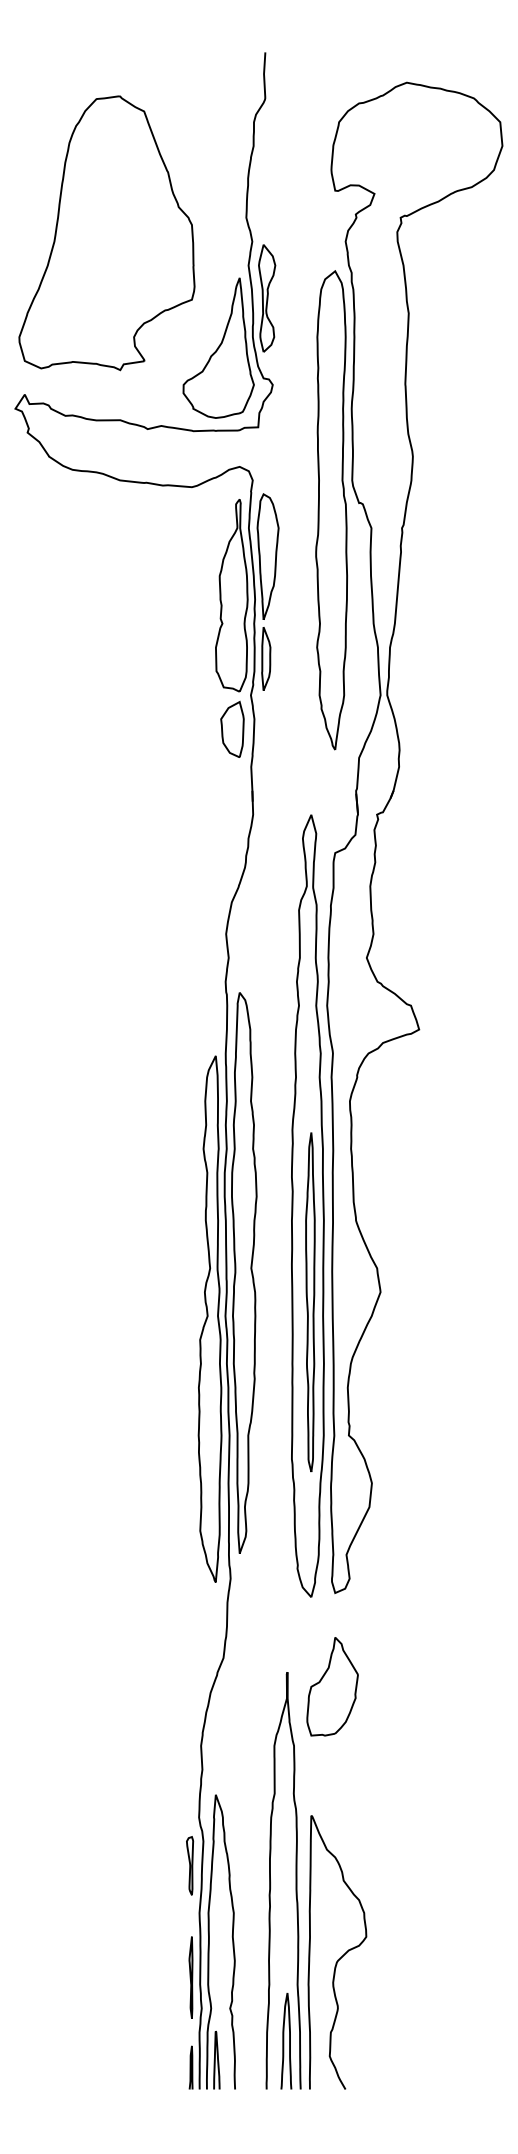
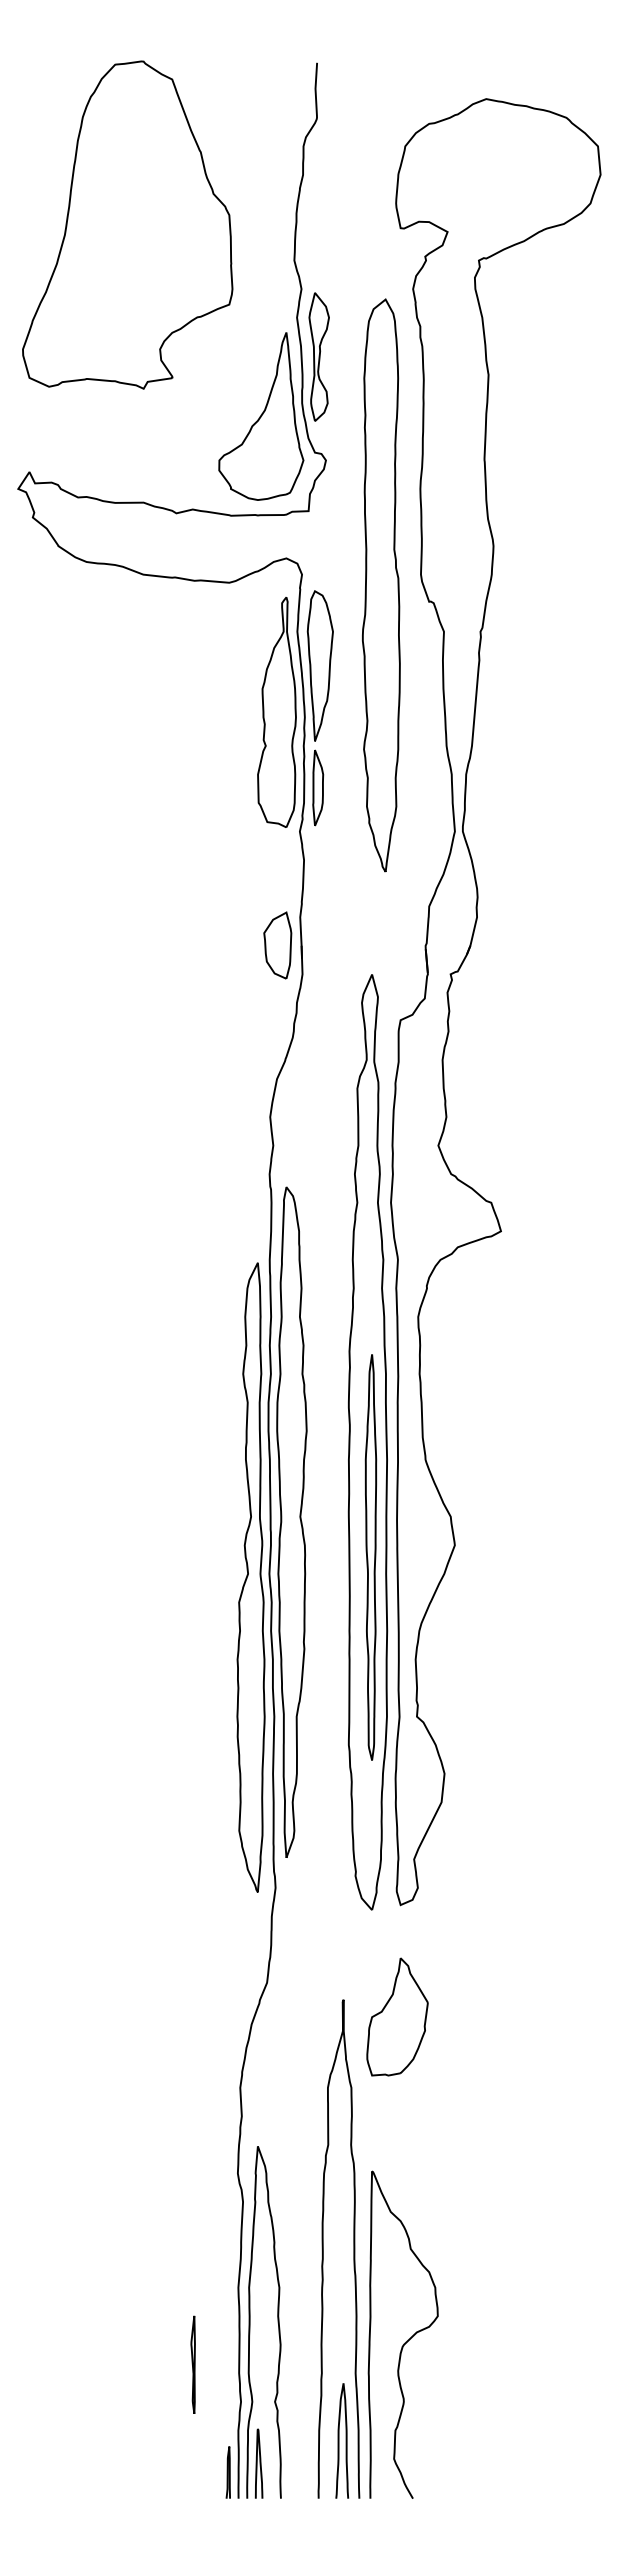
part: (106, 232) -> (127, 224), moved
part: (331, 510) -> (381, 585), moved
part: (232, 729) -> (277, 945), moved
part: (189, 1865) -> (226, 2230), removed
part: (190, 1977) -> (192, 2364), moved

